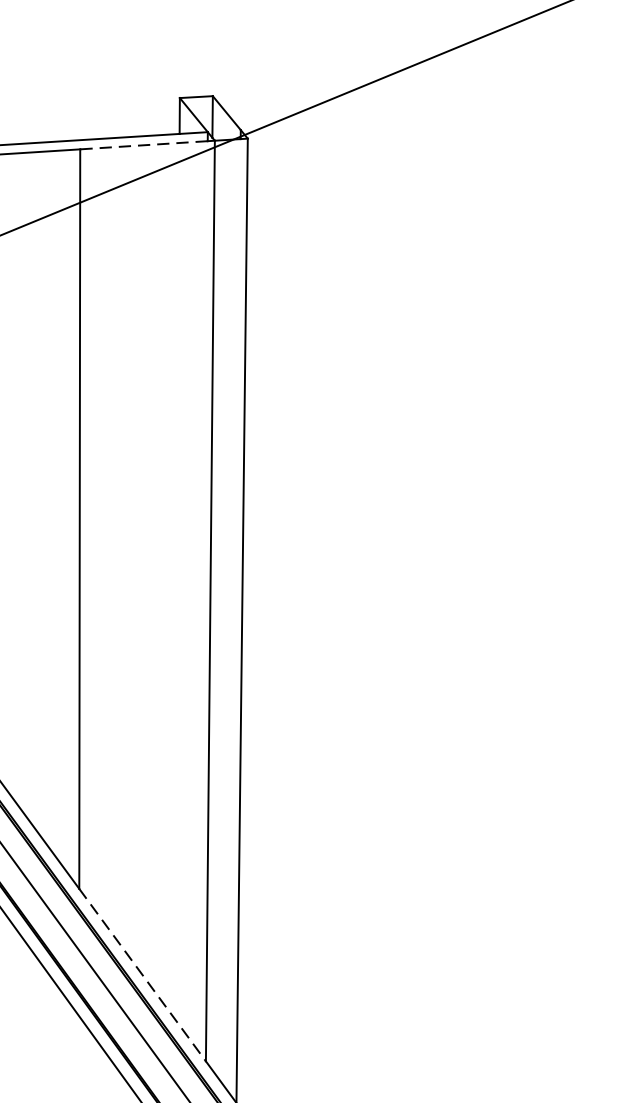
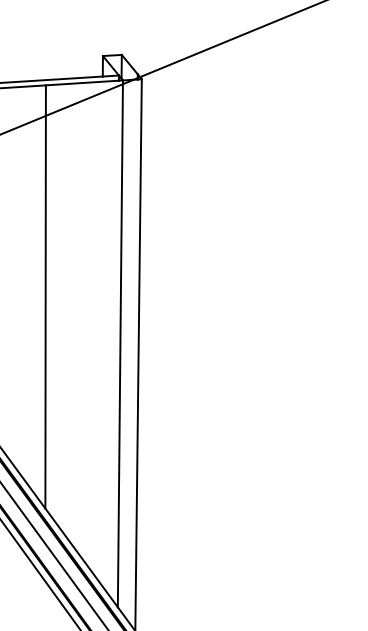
line: (144, 146) -> (82, 83), dashed -> solid
line: (142, 976) -> (81, 558), dashed -> solid

